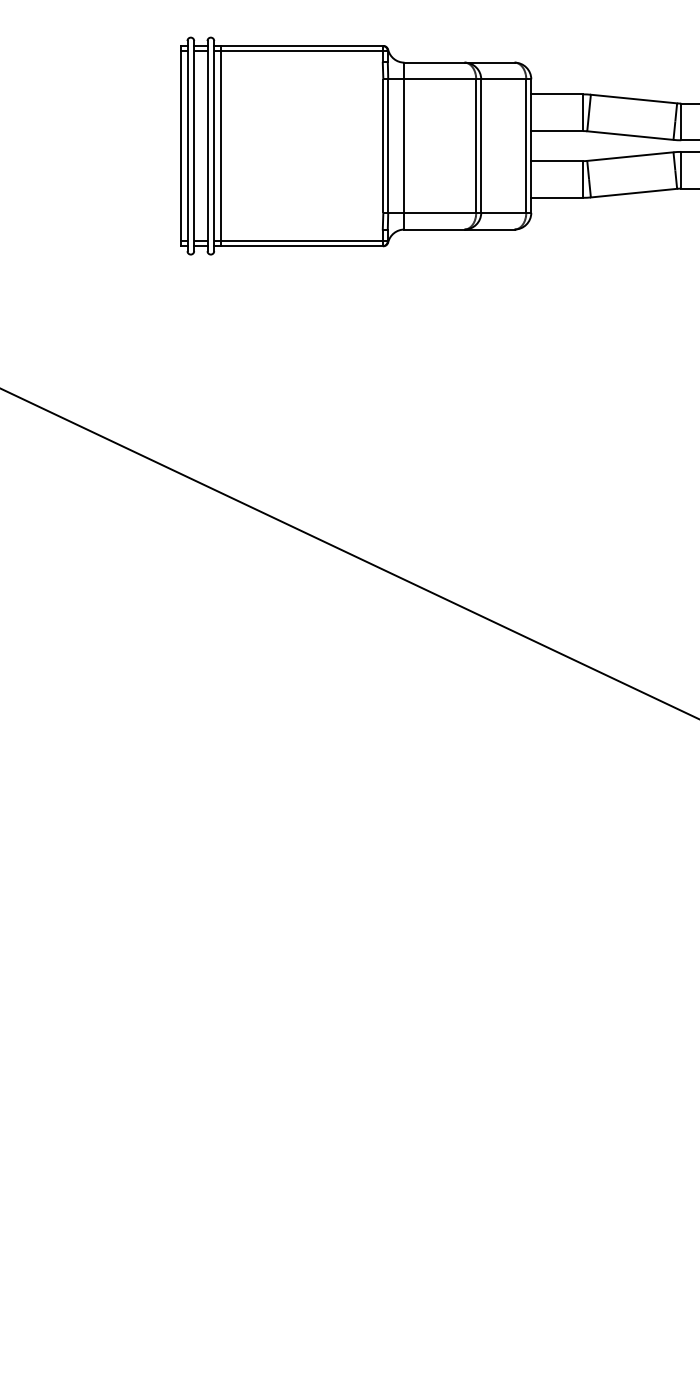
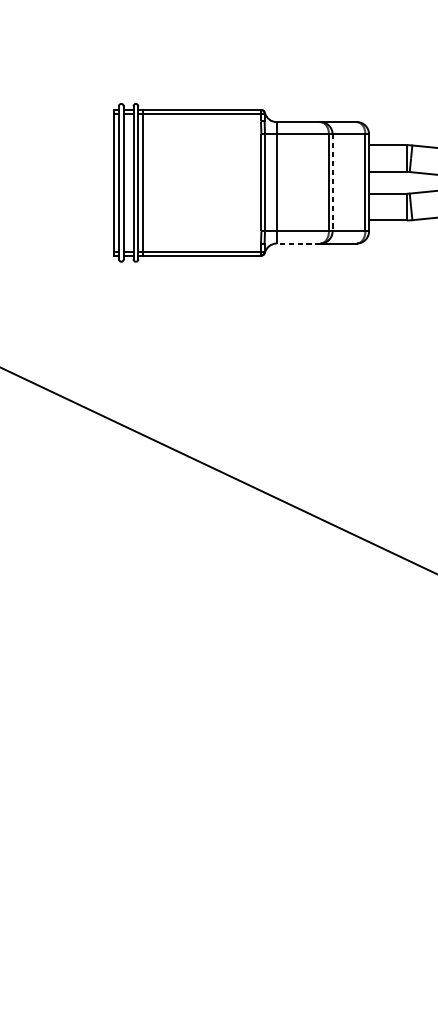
line: (481, 146) -> (332, 183), solid -> dashed
line: (434, 229) -> (298, 243), solid -> dashed

